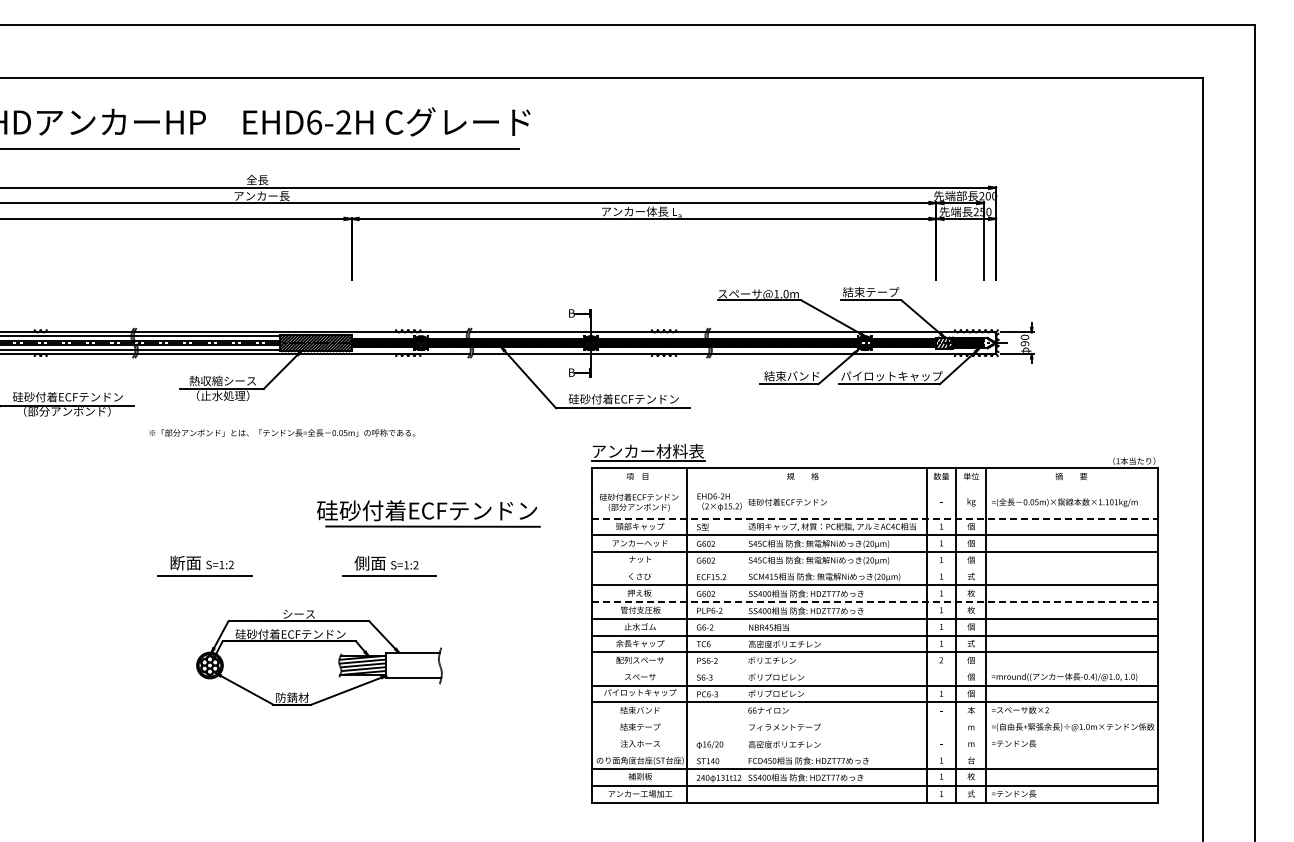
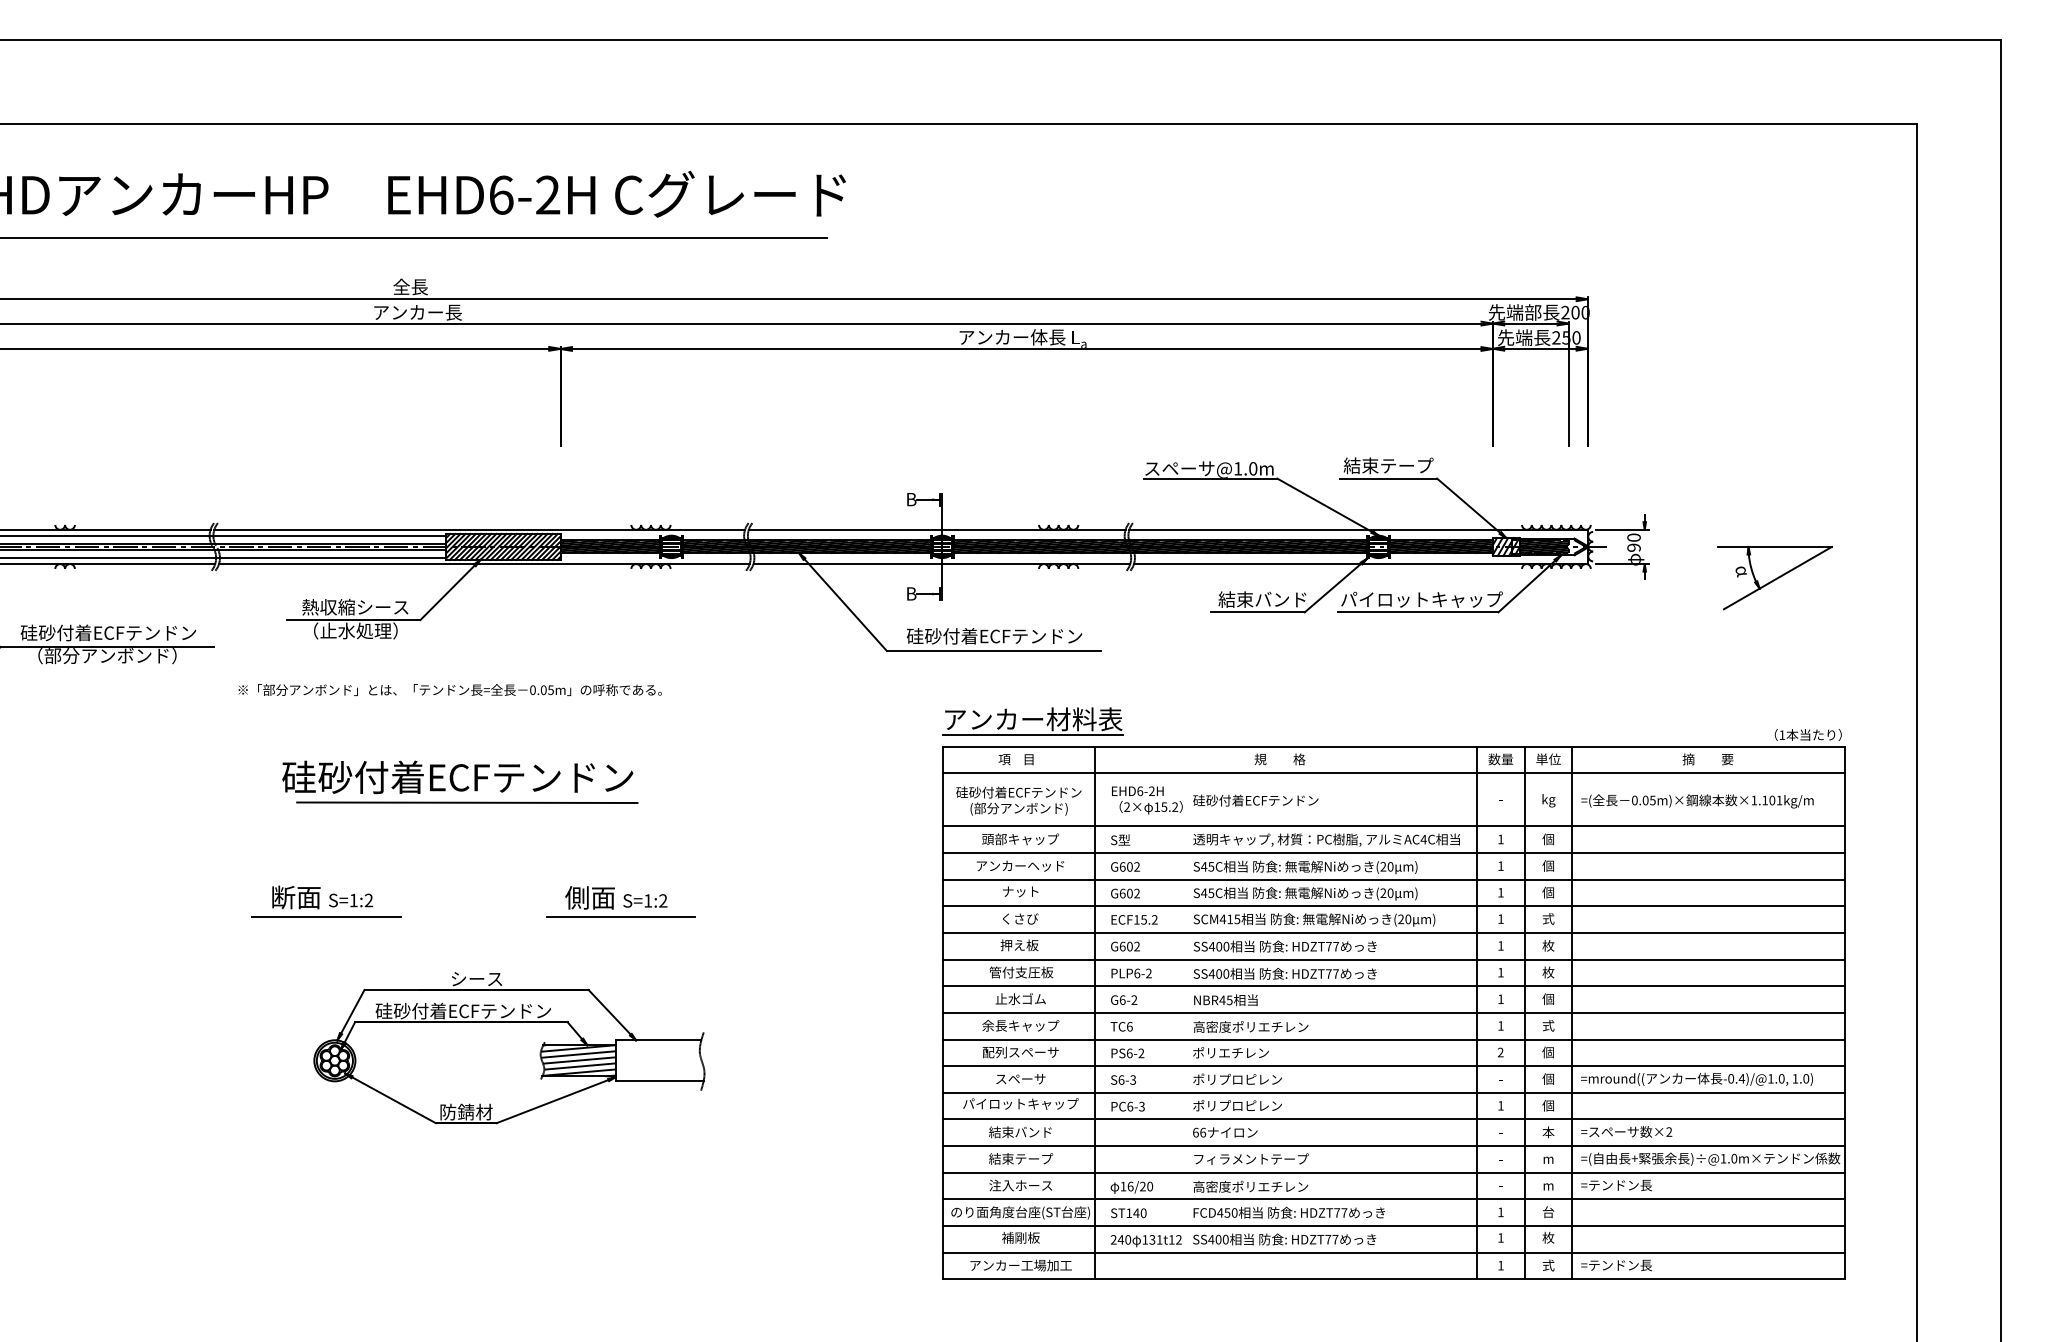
part: (1113, 362) -> (1775, 577), added
line: (874, 485) -> (1394, 773), added
part: (428, 513) -> (460, 781), moved
line: (874, 518) -> (1394, 826), dashed -> solid
line: (874, 568) -> (1394, 906), added
line: (874, 602) -> (1394, 960), dashed -> solid
line: (874, 668) -> (1394, 1065), added
line: (874, 719) -> (1394, 1146), added
line: (874, 735) -> (1394, 1172), added
line: (874, 752) -> (1394, 1199), added

